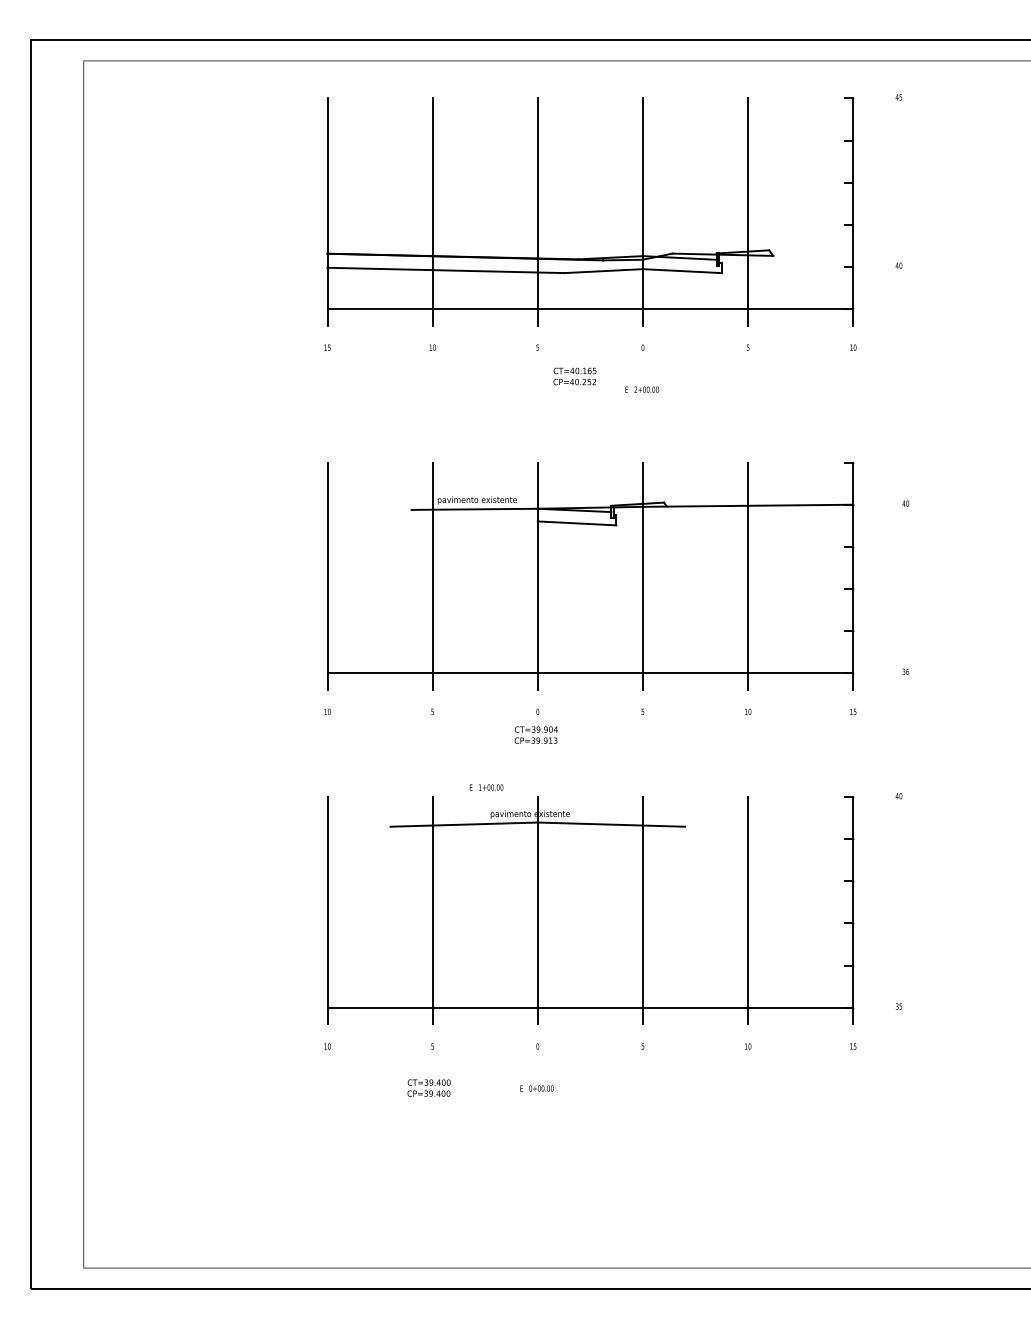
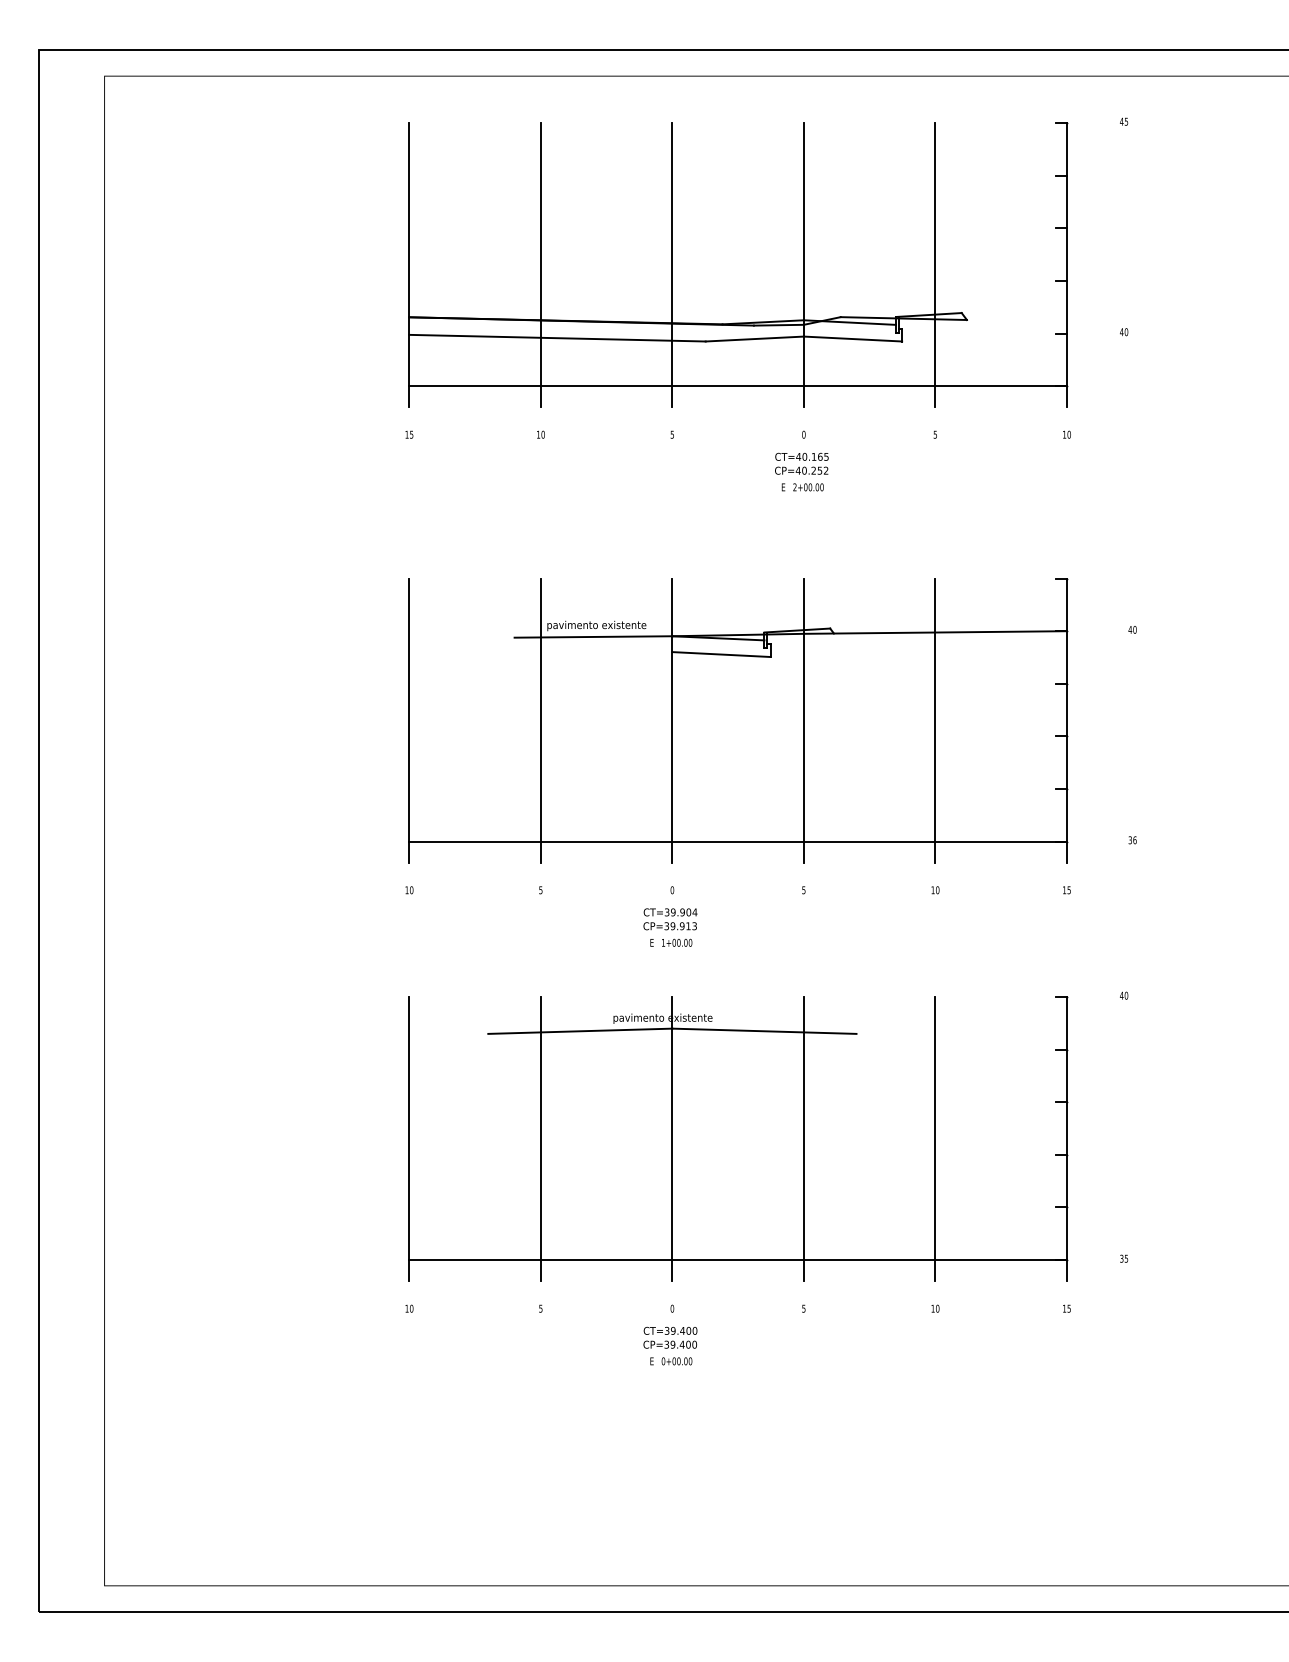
text: (574, 376) -> (801, 463), moved
text: (486, 787) -> (671, 942), moved
text: (429, 1087) -> (670, 1337), moved

